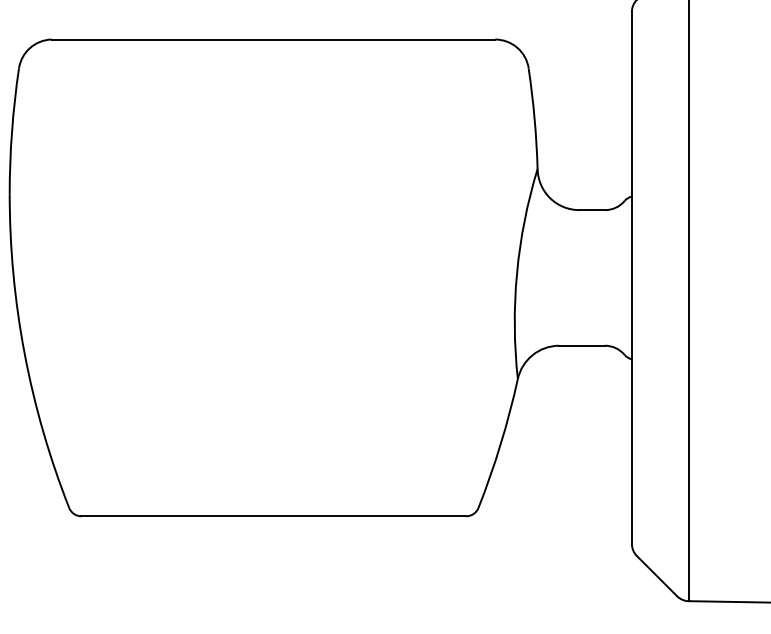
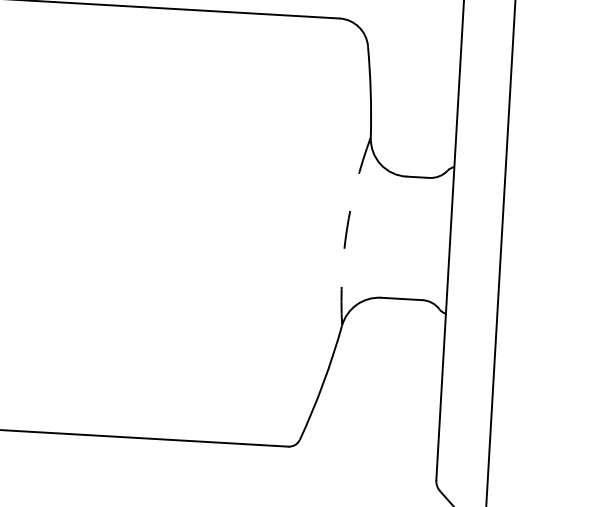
arc: (517, 273) -> (347, 230), solid -> dashed

